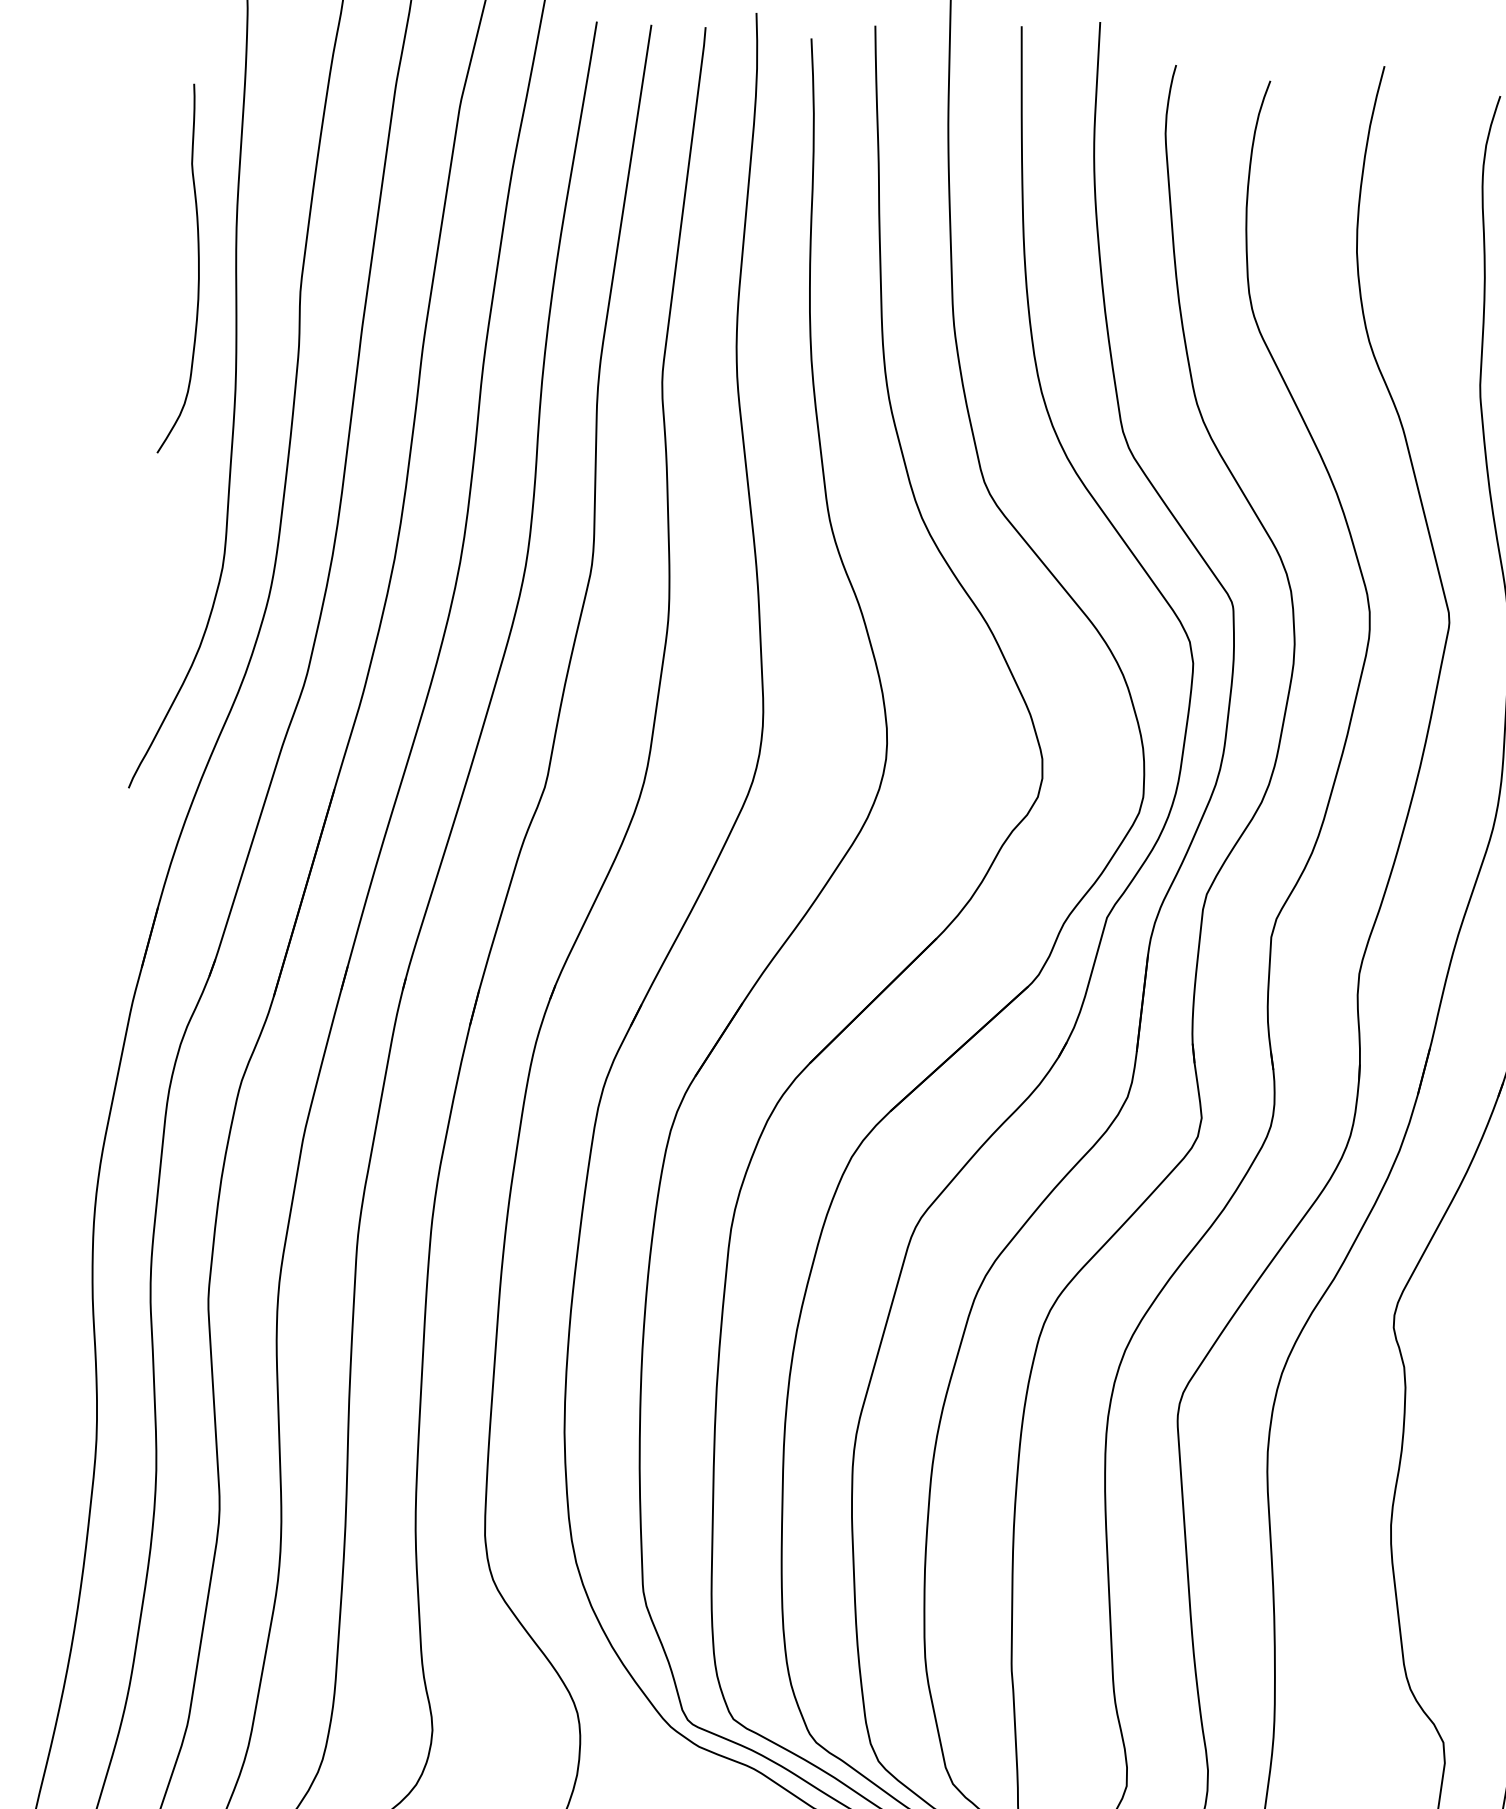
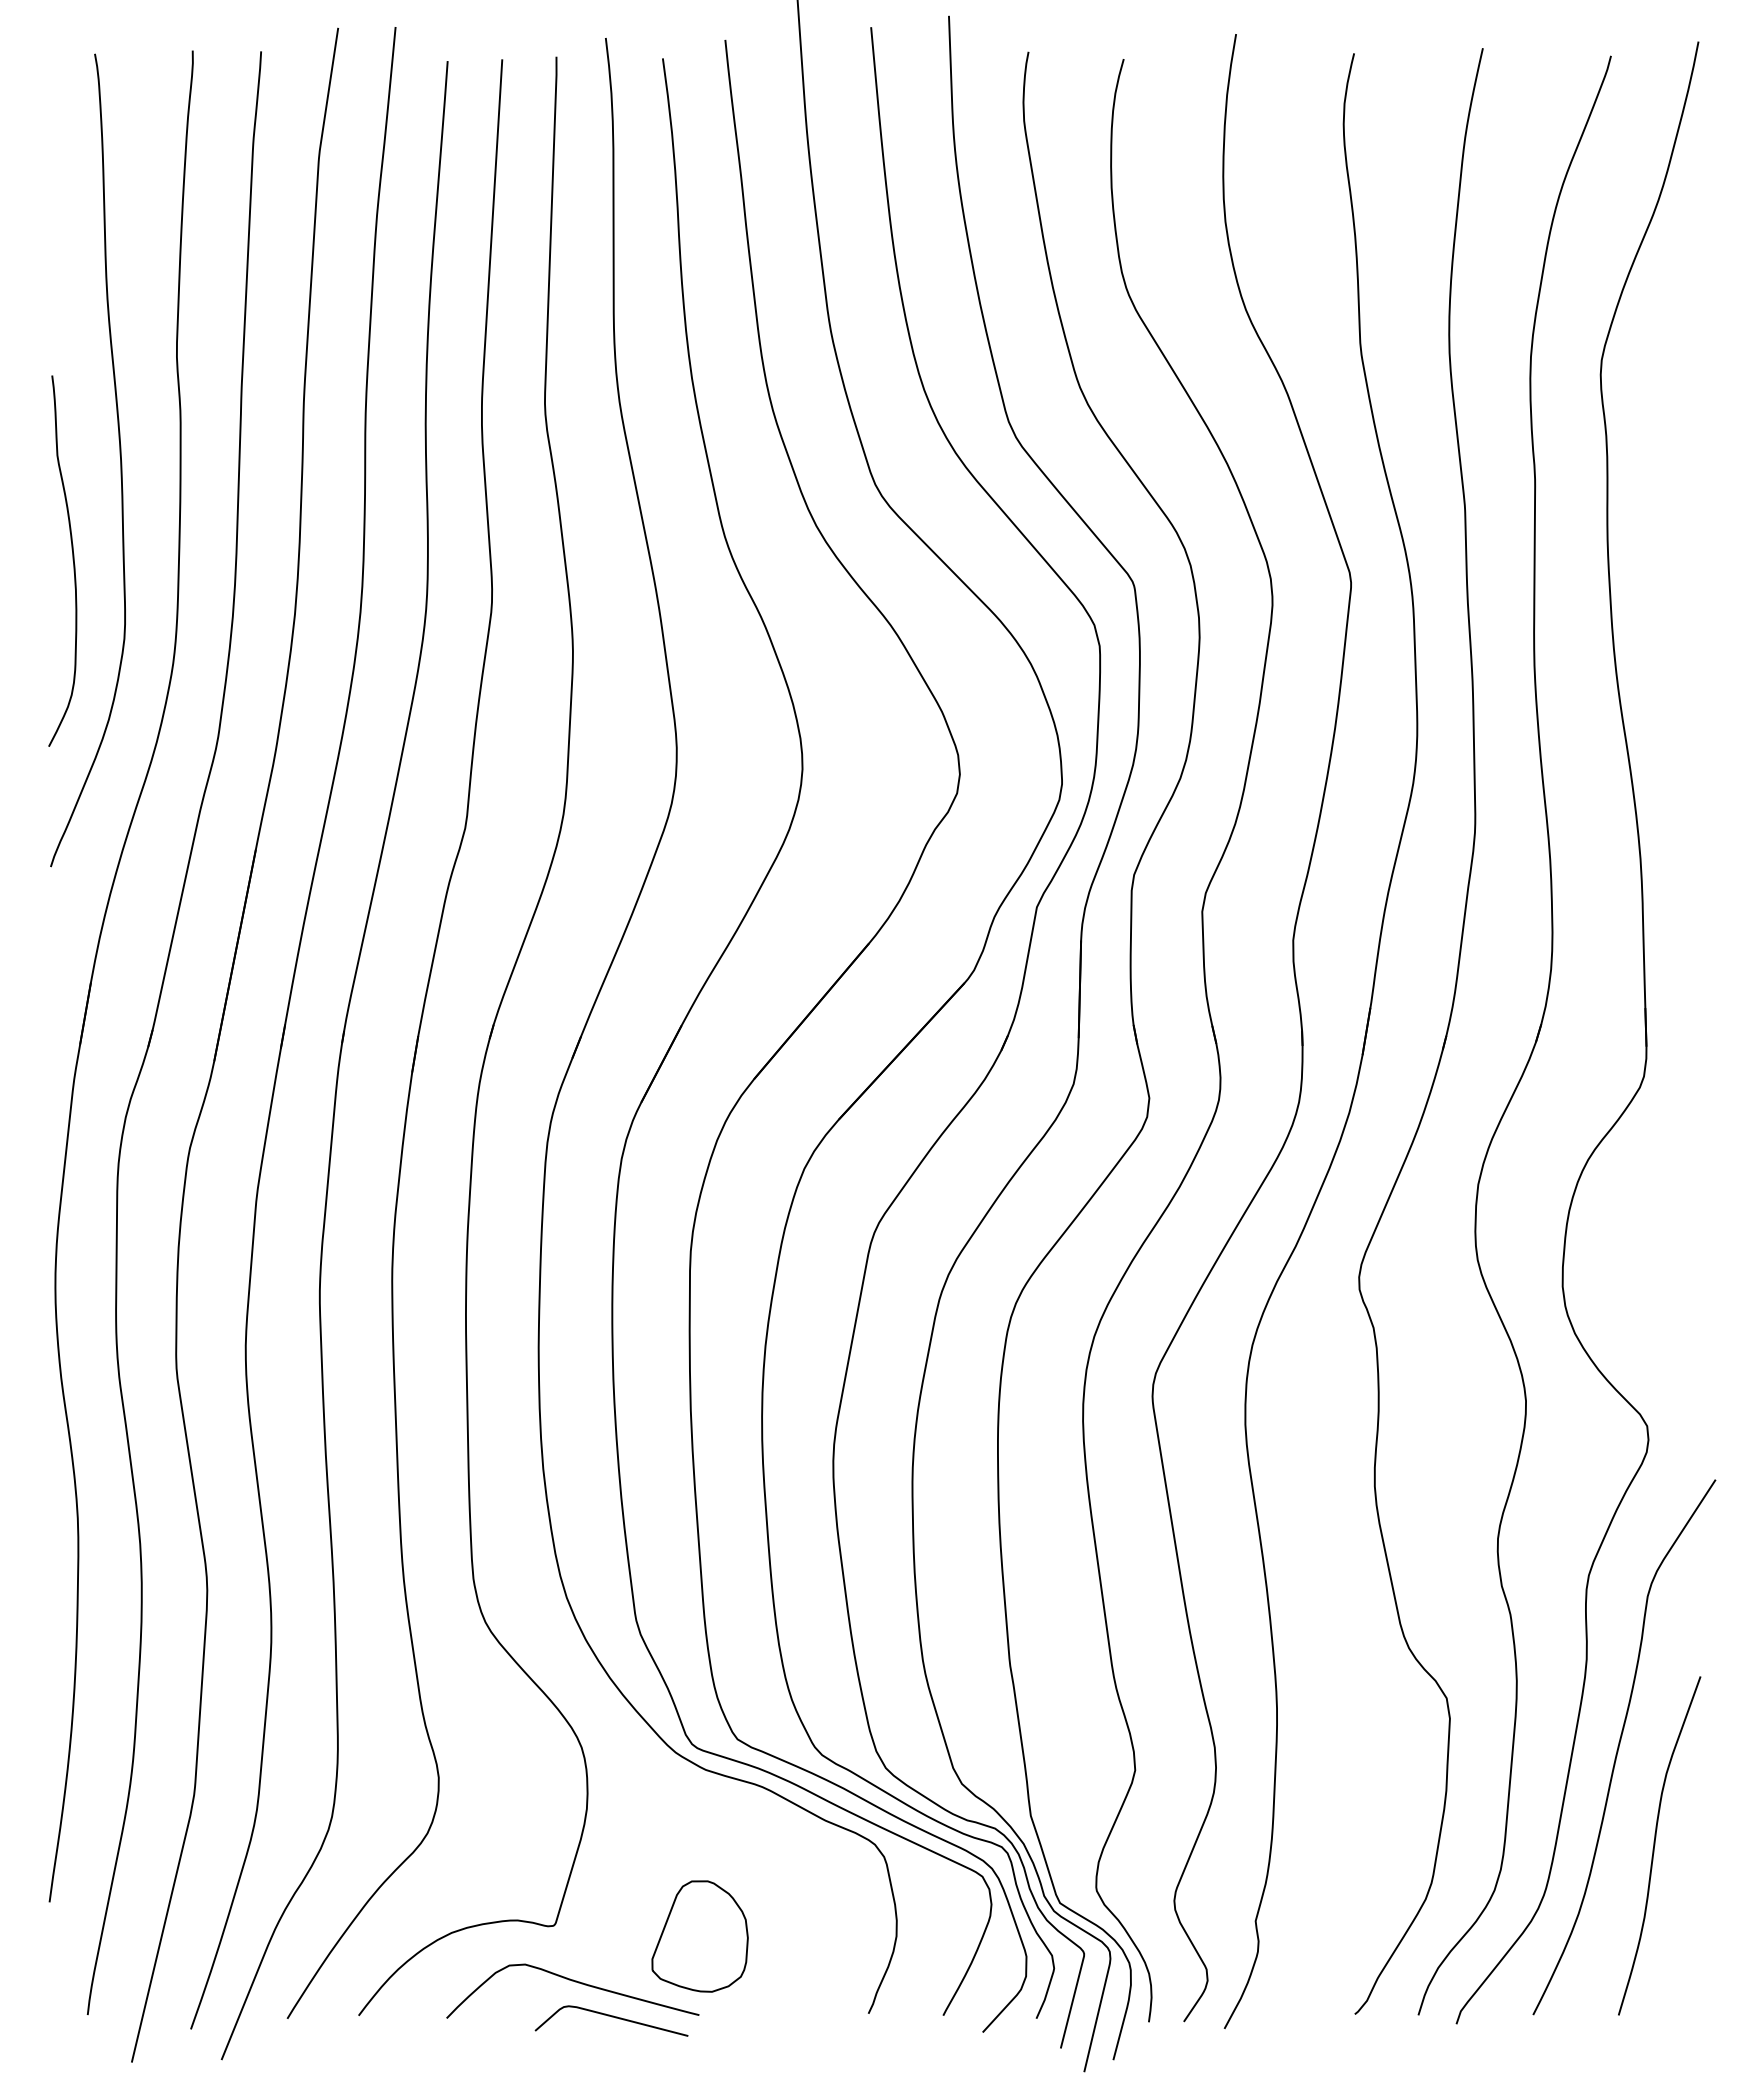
curve: (197, 269) -> (72, 560), moved

